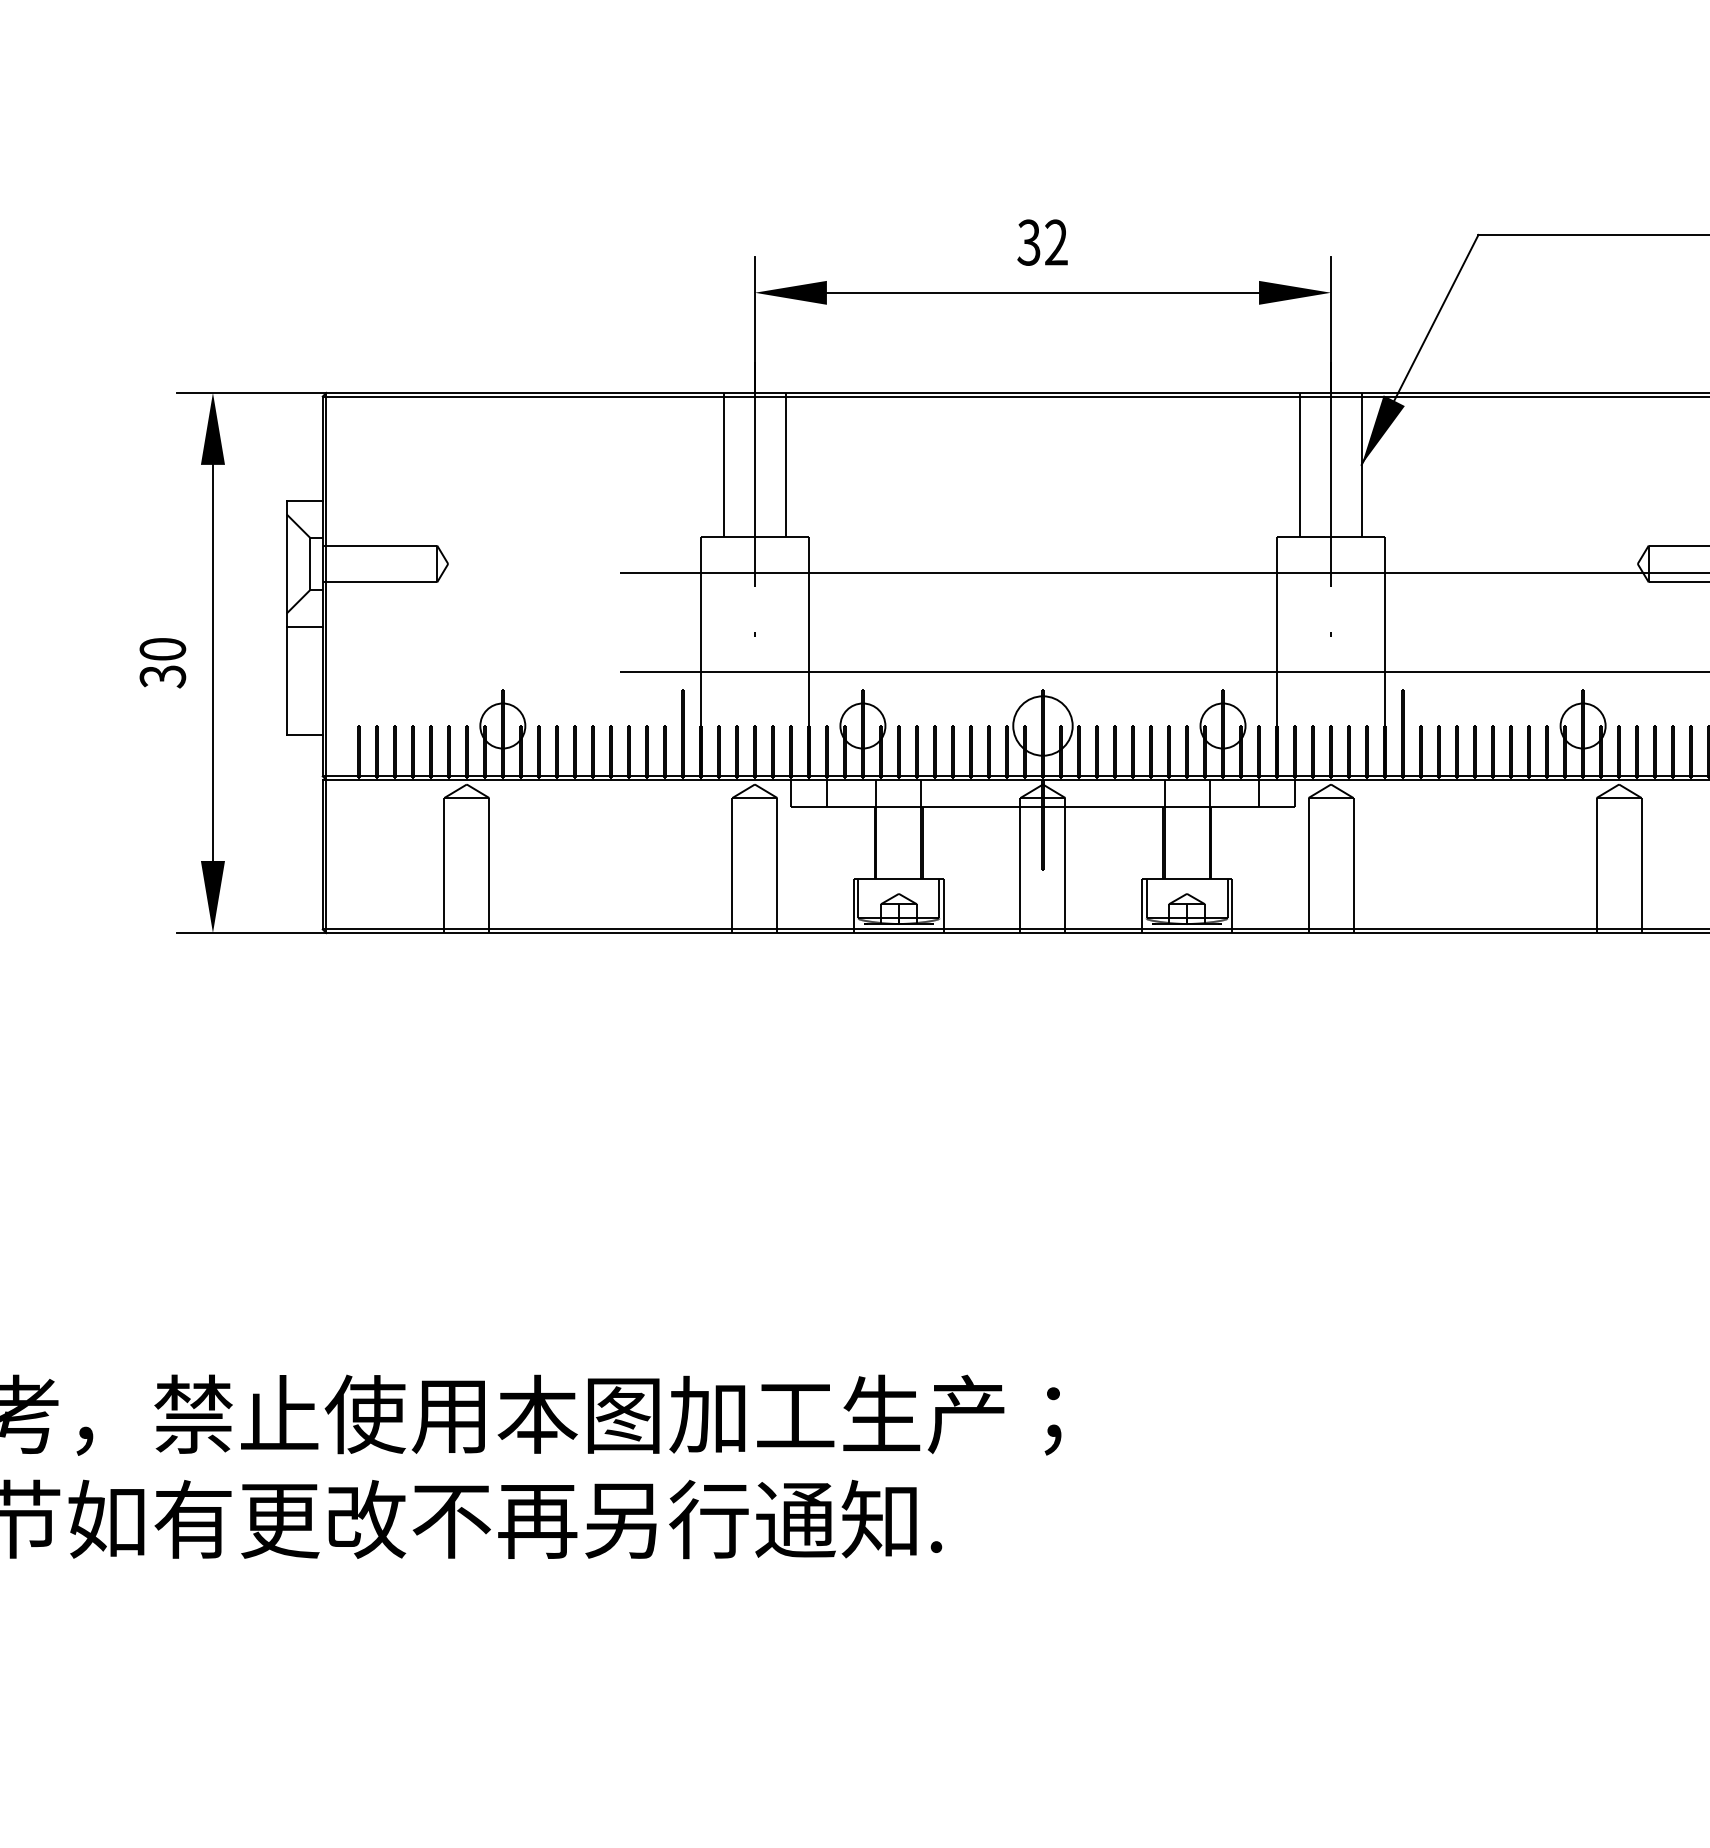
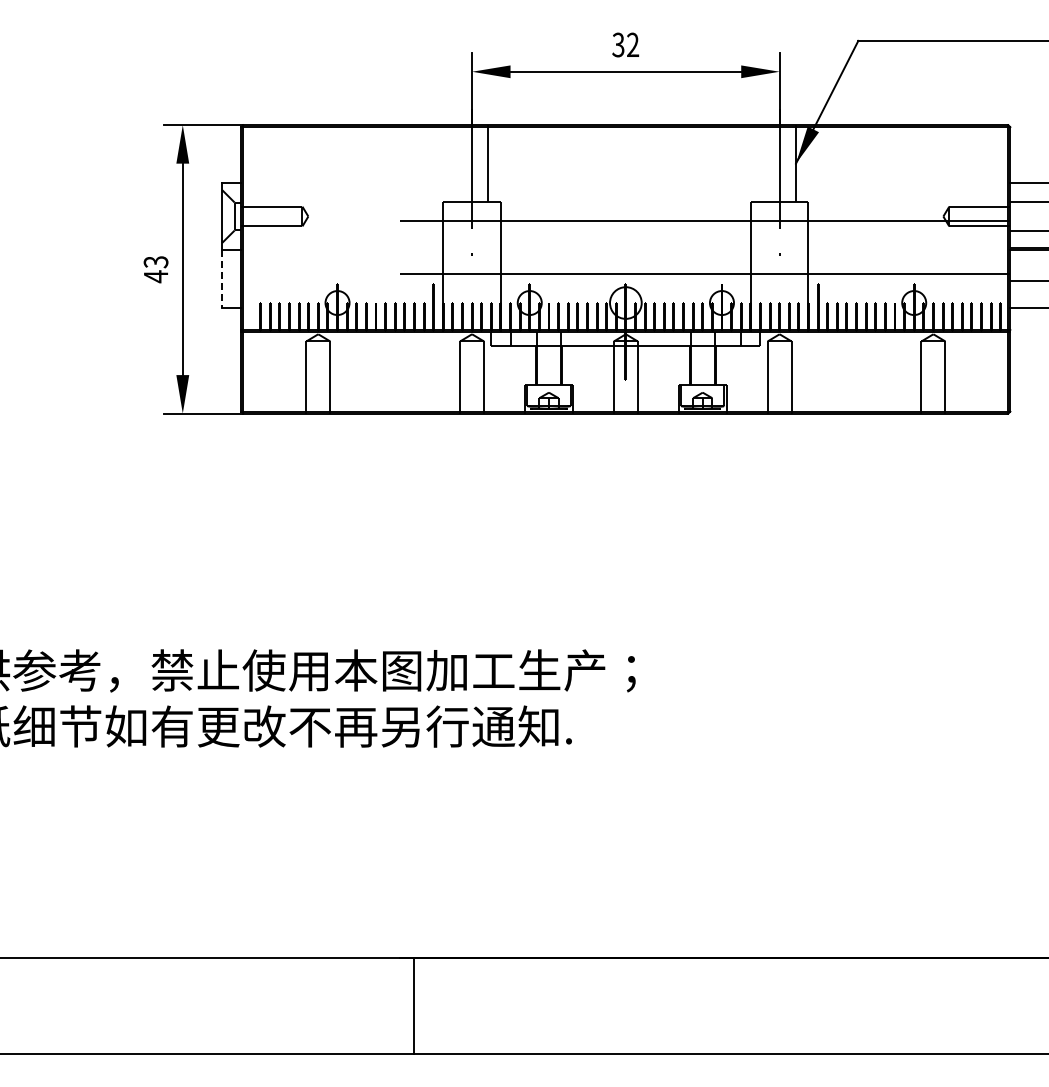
line: (723, 464) -> (455, 163), removed
line: (1300, 464) -> (763, 163), removed
text: (161, 663) -> (155, 269), 30 -> 43
line: (287, 681) -> (222, 279), solid -> dashed

